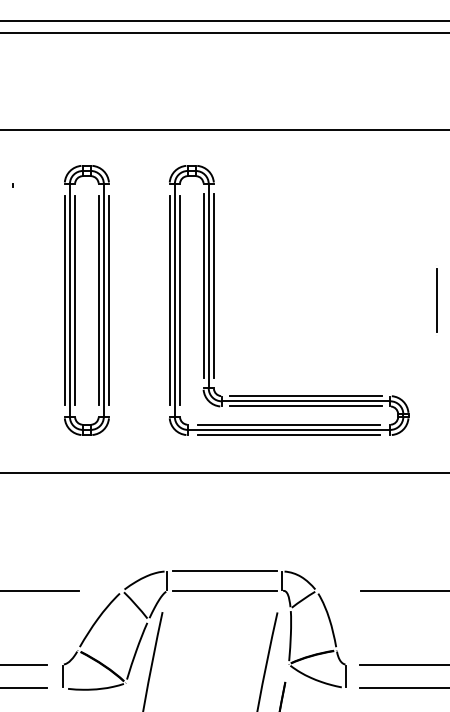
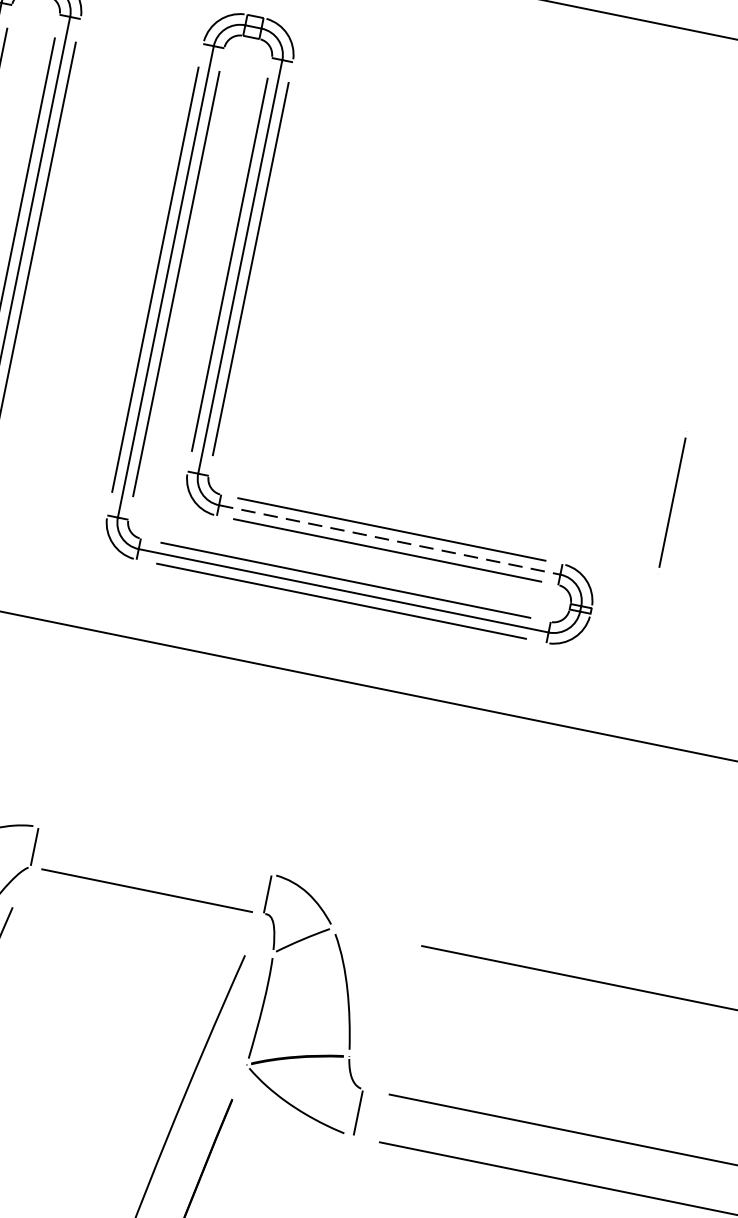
line: (436, 300) -> (672, 502), moved
line: (306, 401) -> (390, 540), solid -> dashed
line: (224, 571) -> (154, 850), removed

